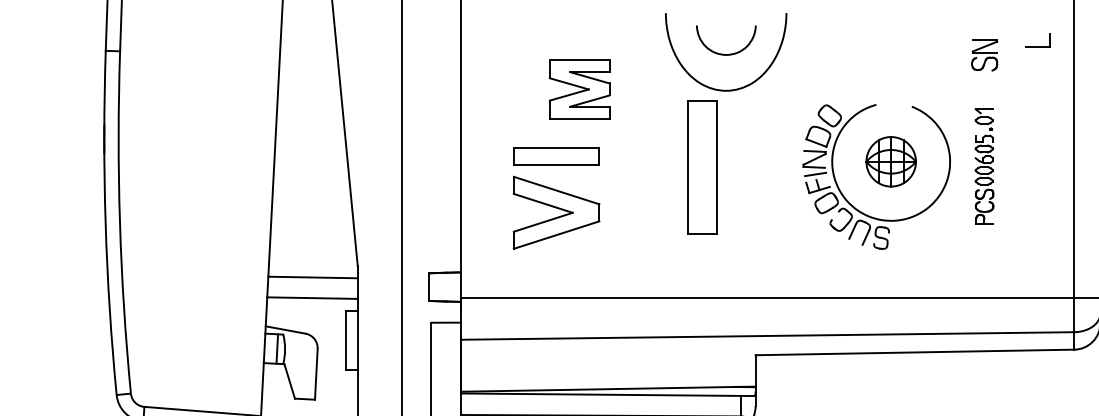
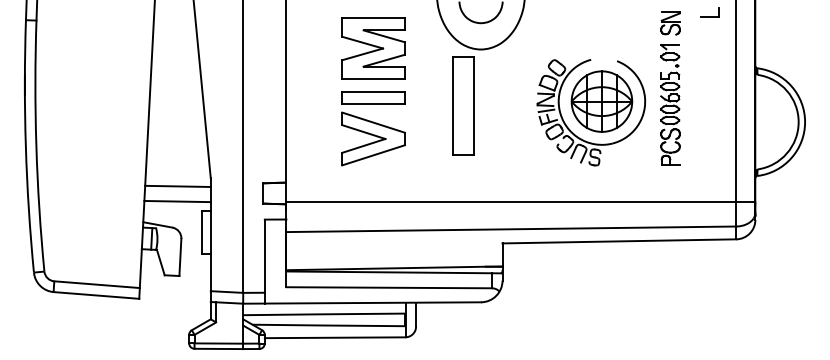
part: (579, 89) -> (373, 48), size x1.43
part: (890, 161) -> (601, 101), size x1.67
part: (984, 165) -> (670, 104), size x1.43
part: (556, 198) -> (373, 128), moved

